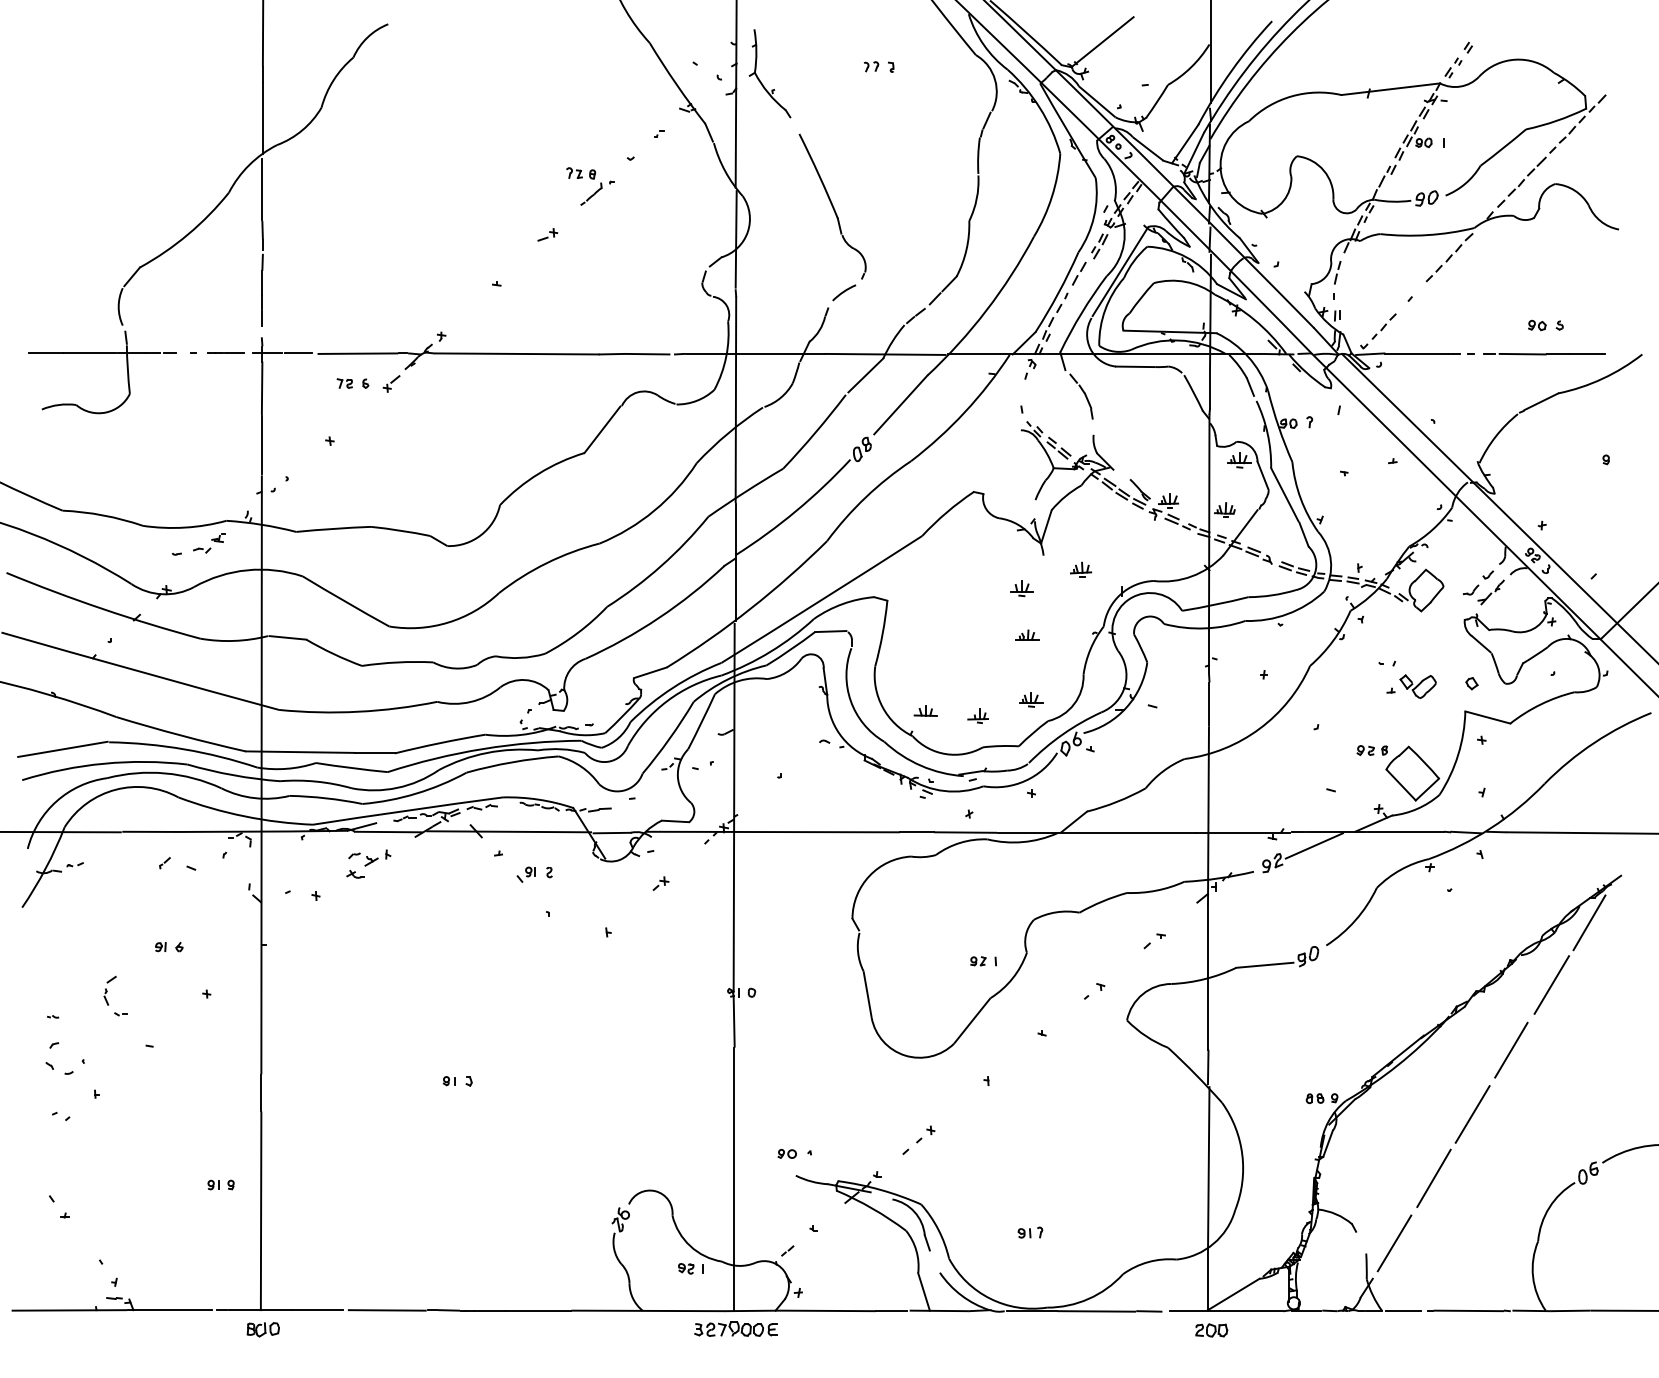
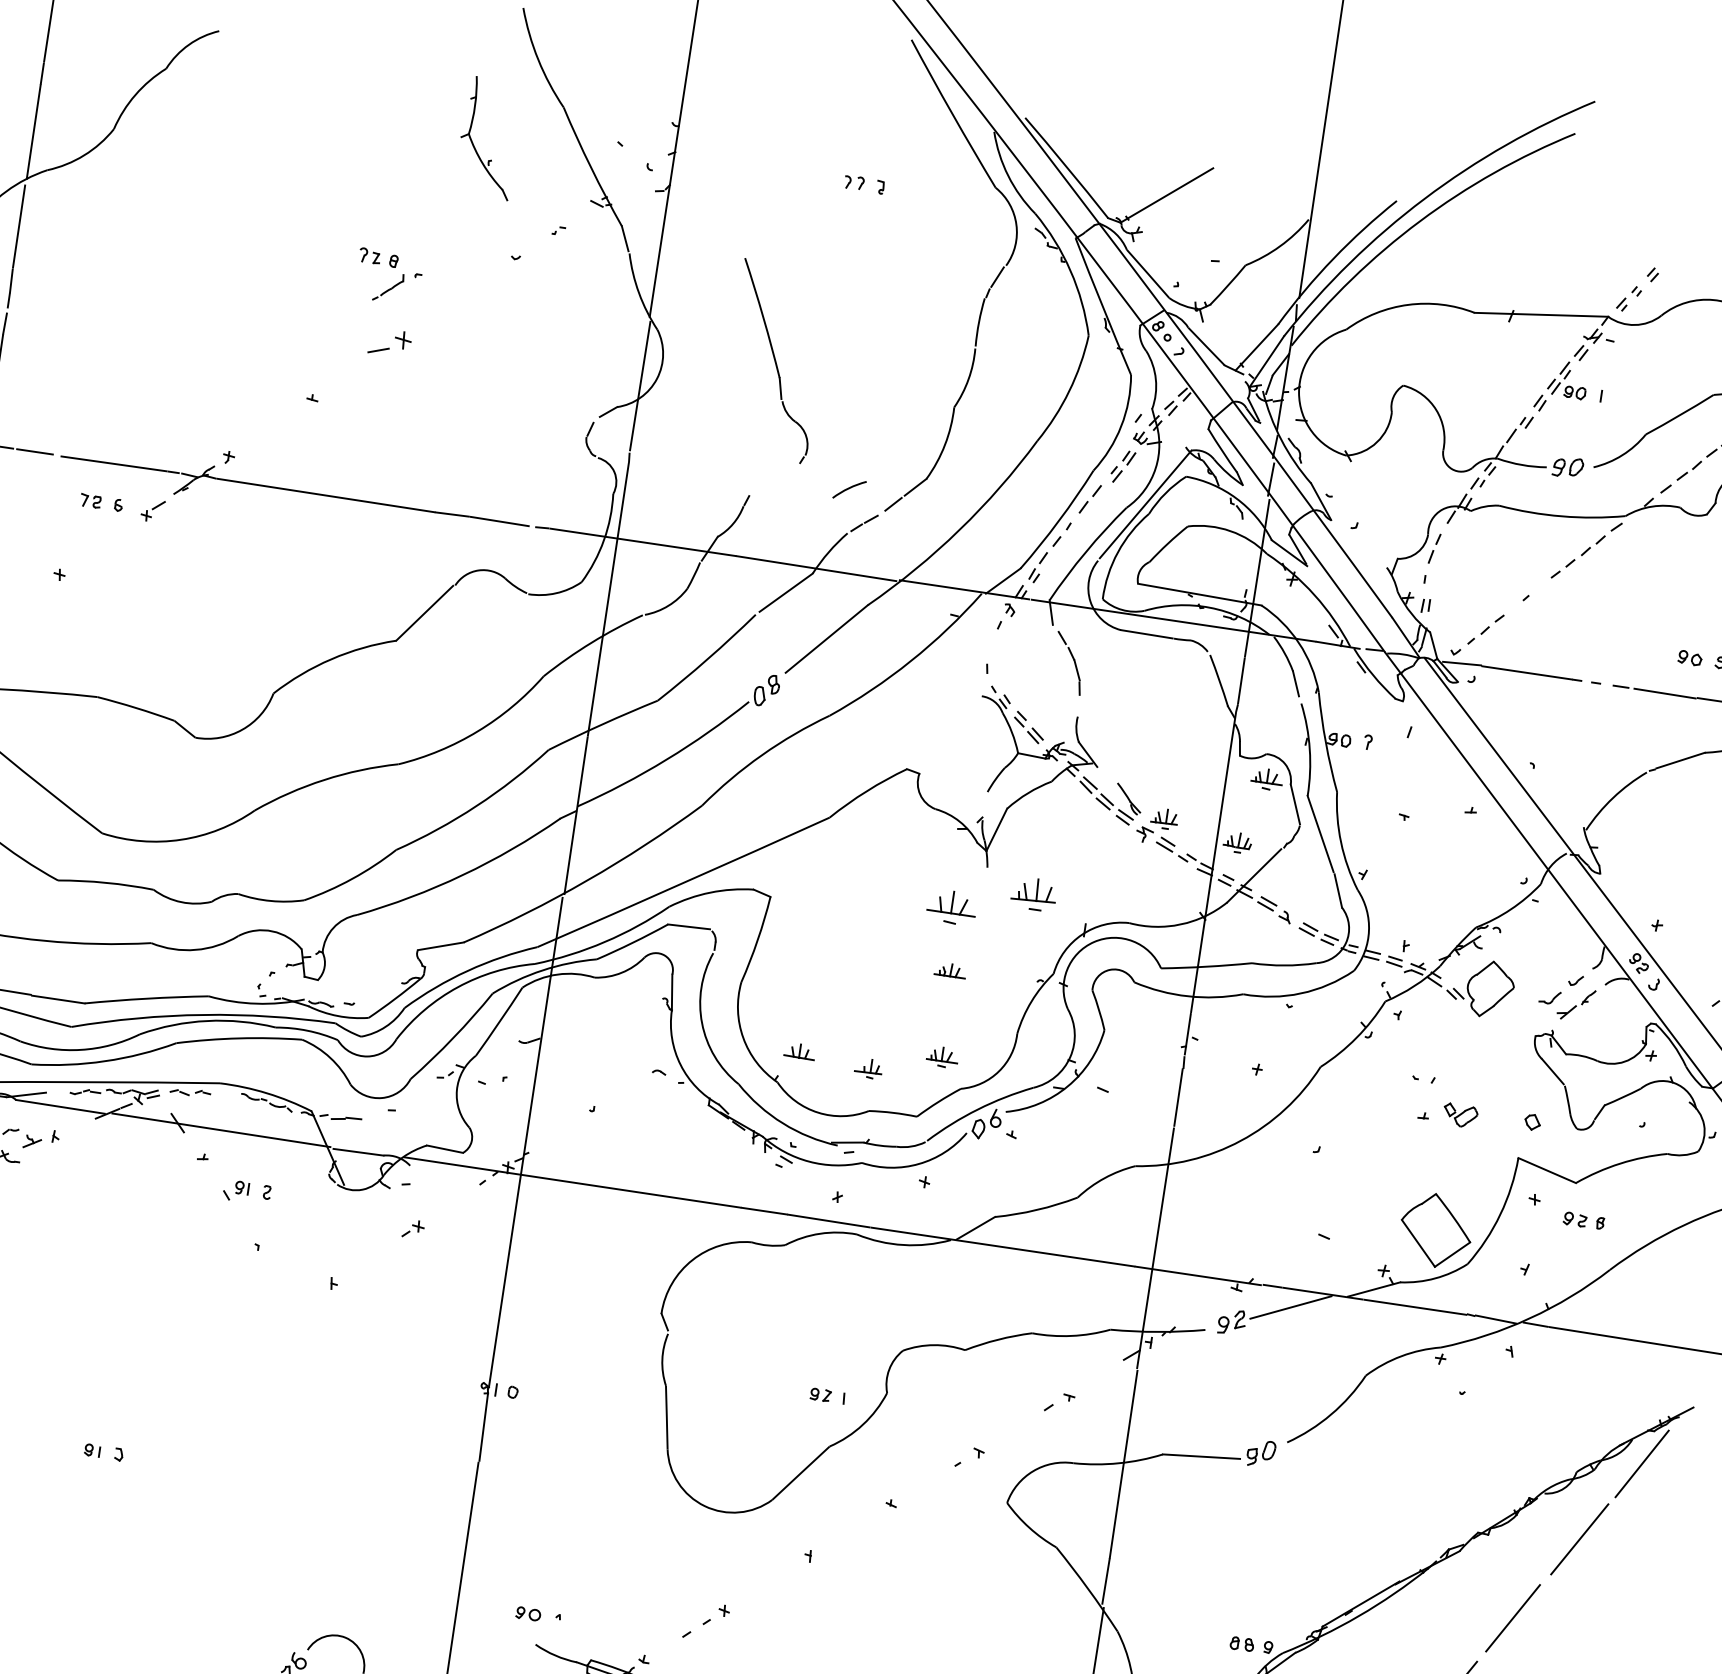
part: (759, 78) -> (473, 142), moved
part: (591, 179) -> (391, 267), moved
part: (547, 234) -> (389, 342), size x1.6
arc: (844, 292) -> (849, 489), moved
part: (1081, 569) -> (1035, 893), size x1.6
part: (1021, 588) -> (951, 907), size x1.6
part: (1417, 686) -> (1459, 1115), size x0.7
part: (1371, 750) -> (1582, 1220), moved

